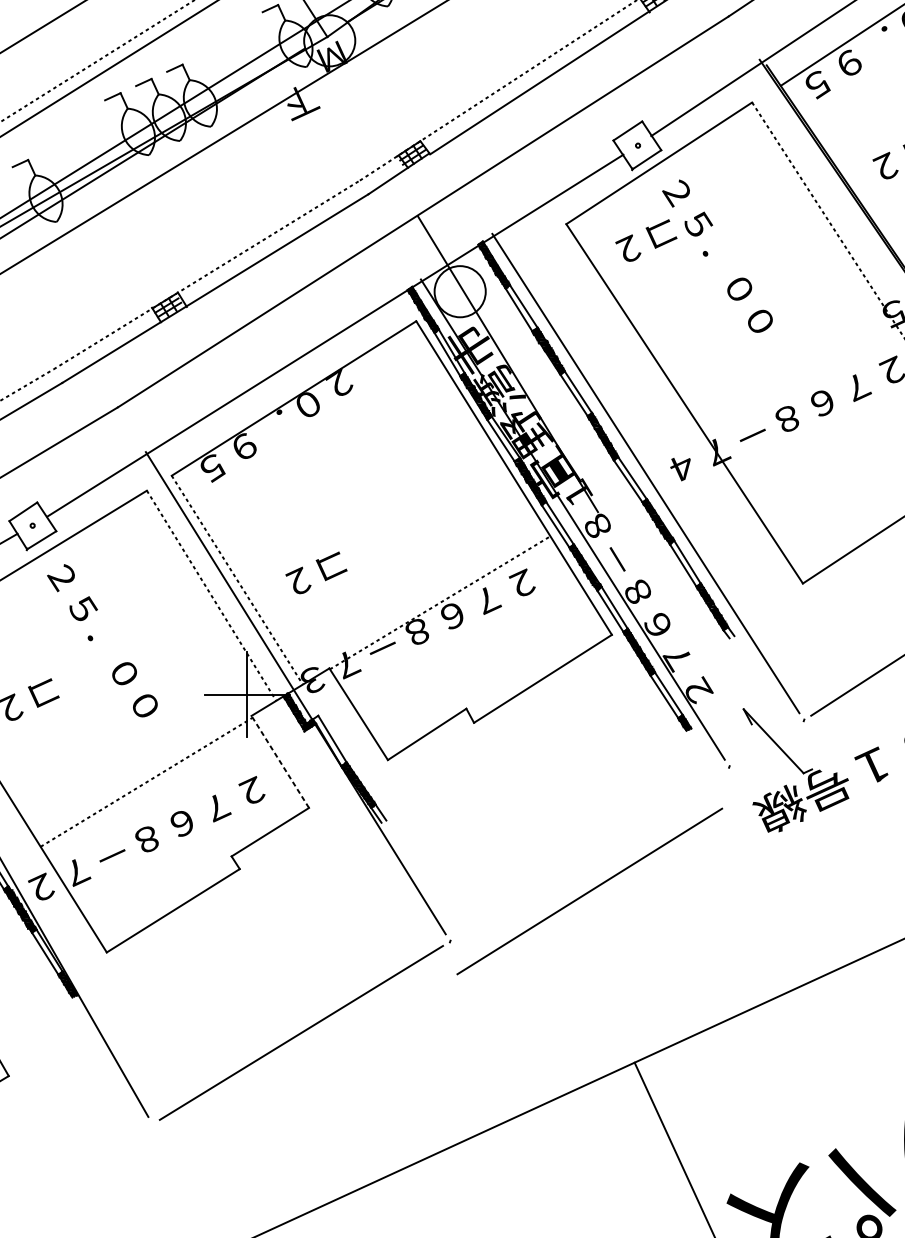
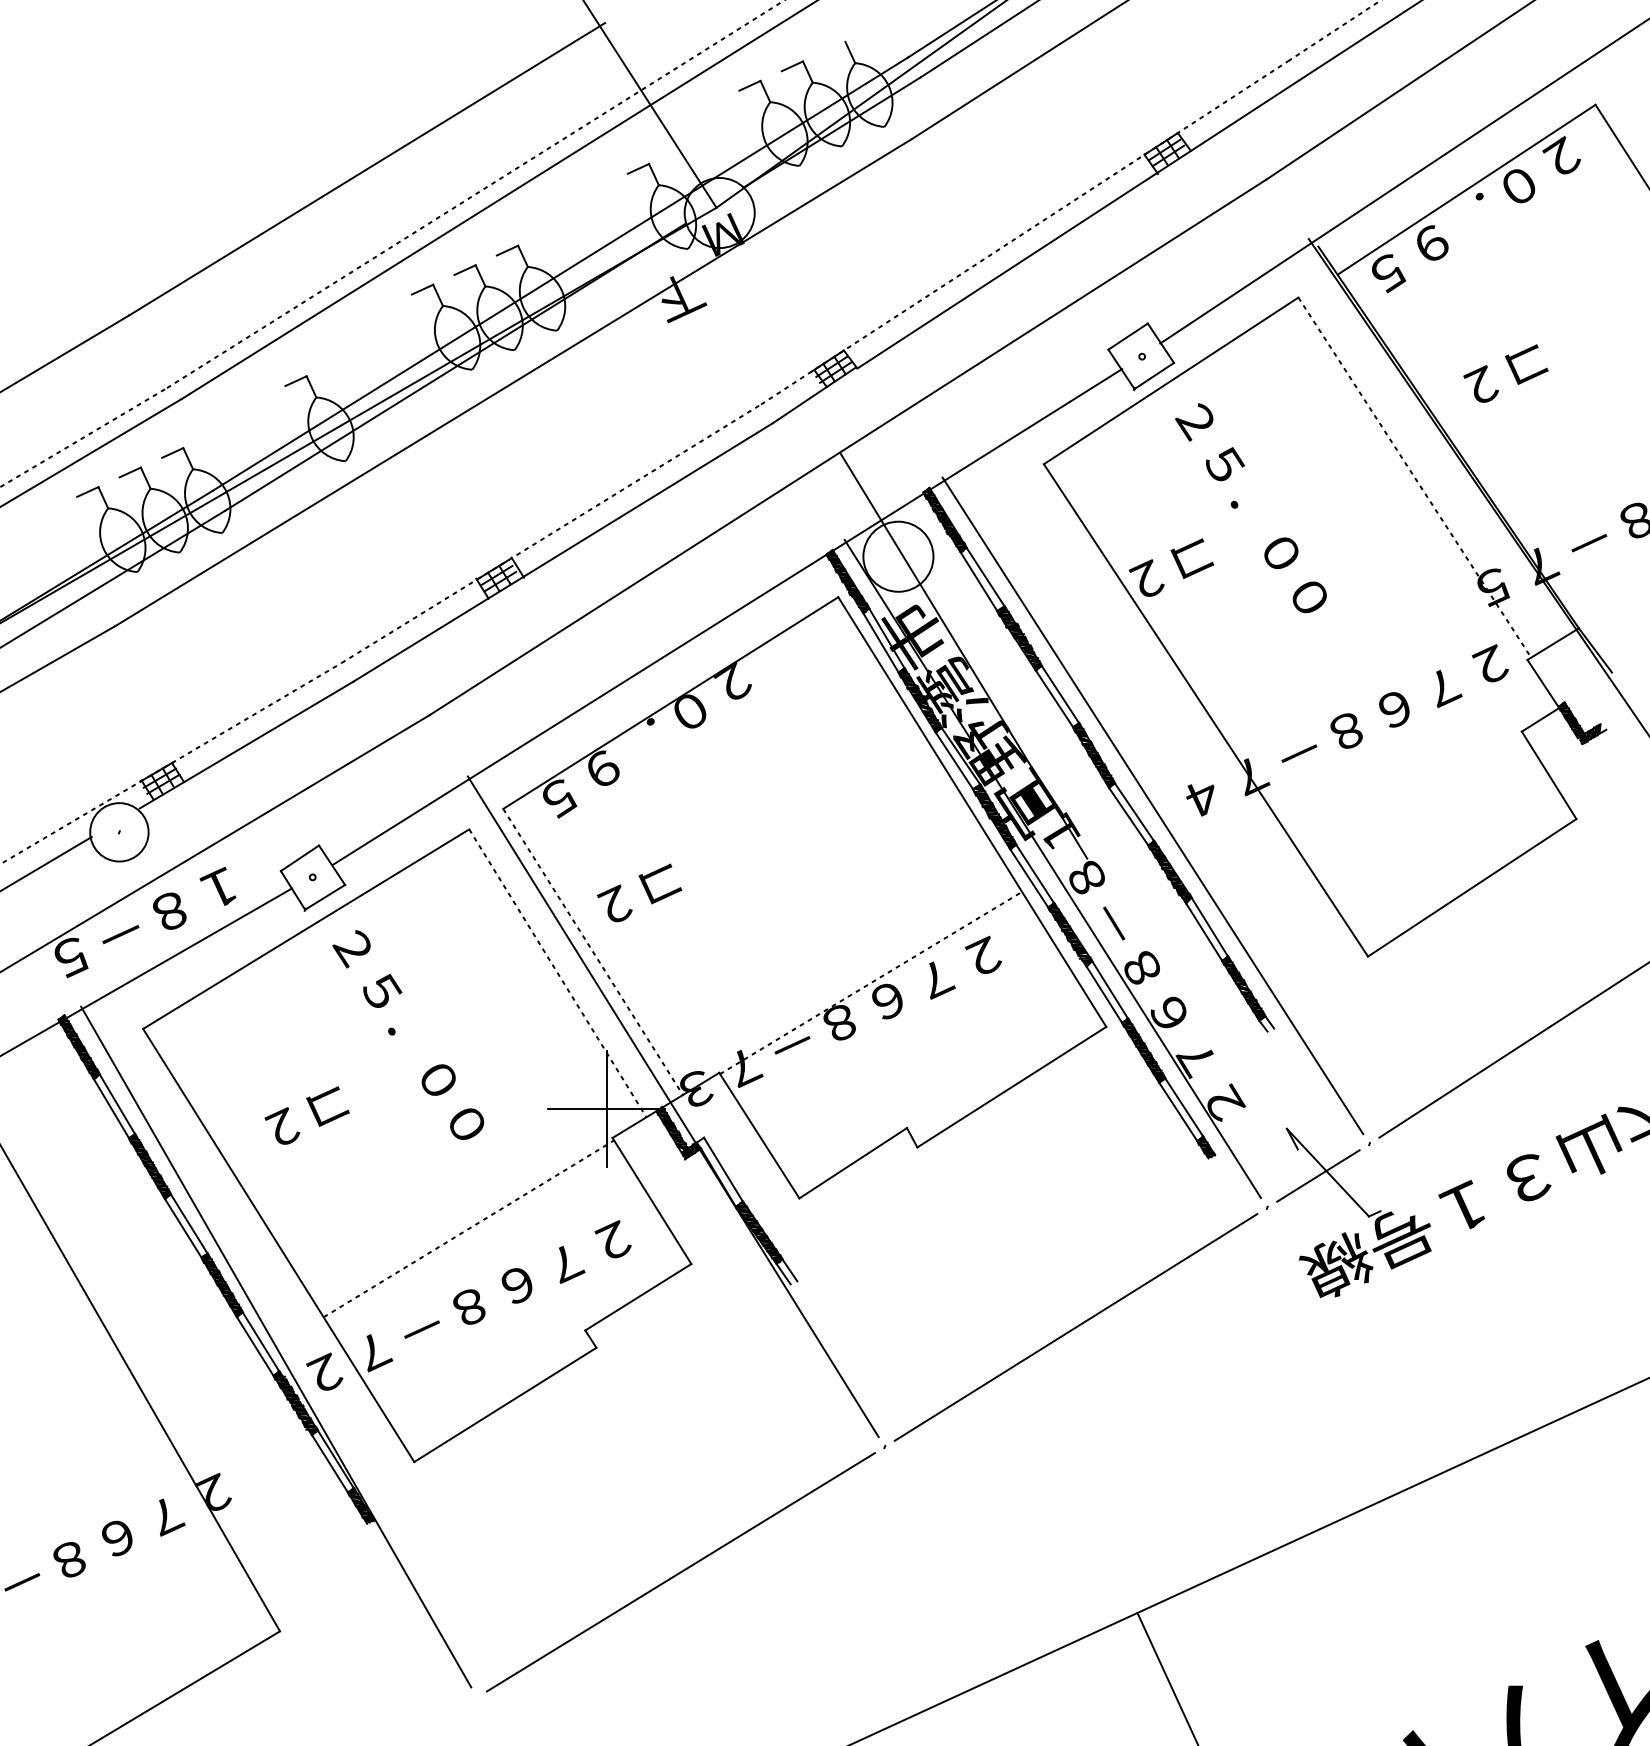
text: (646, 240) -> (1171, 567), moved
text: (316, 572) -> (639, 892), moved
line: (766, 743) -> (1318, 1175), added
line: (279, 761) -> (651, 1200), dashed -> solid
line: (589, 891) -> (1075, 1327), moved

